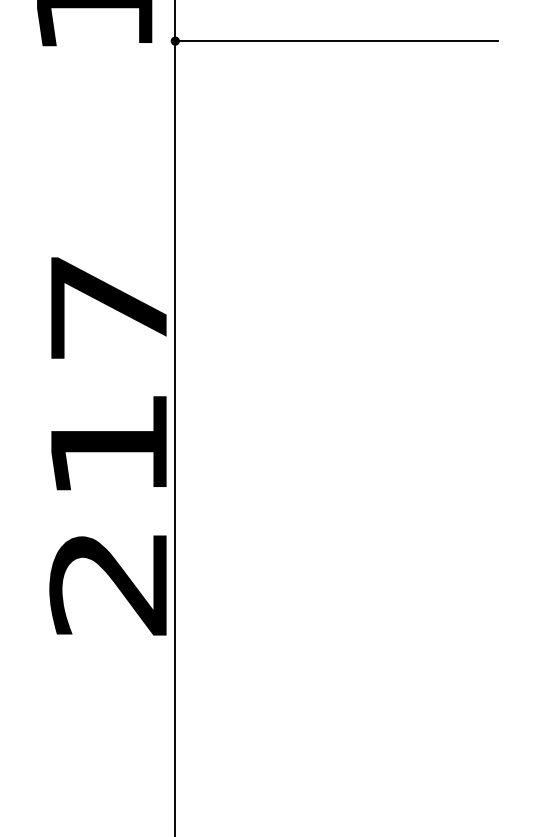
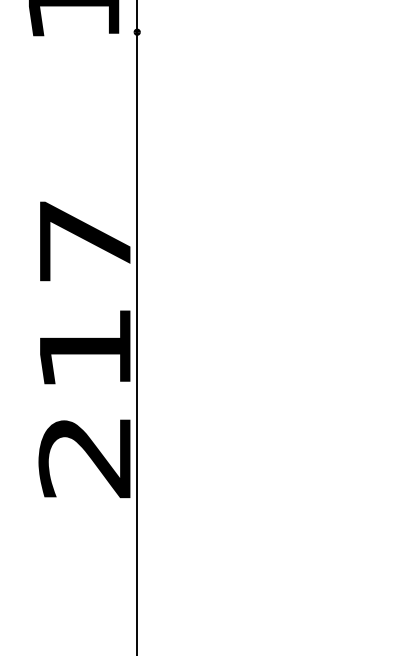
line: (336, 41) -> (263, 32), removed

